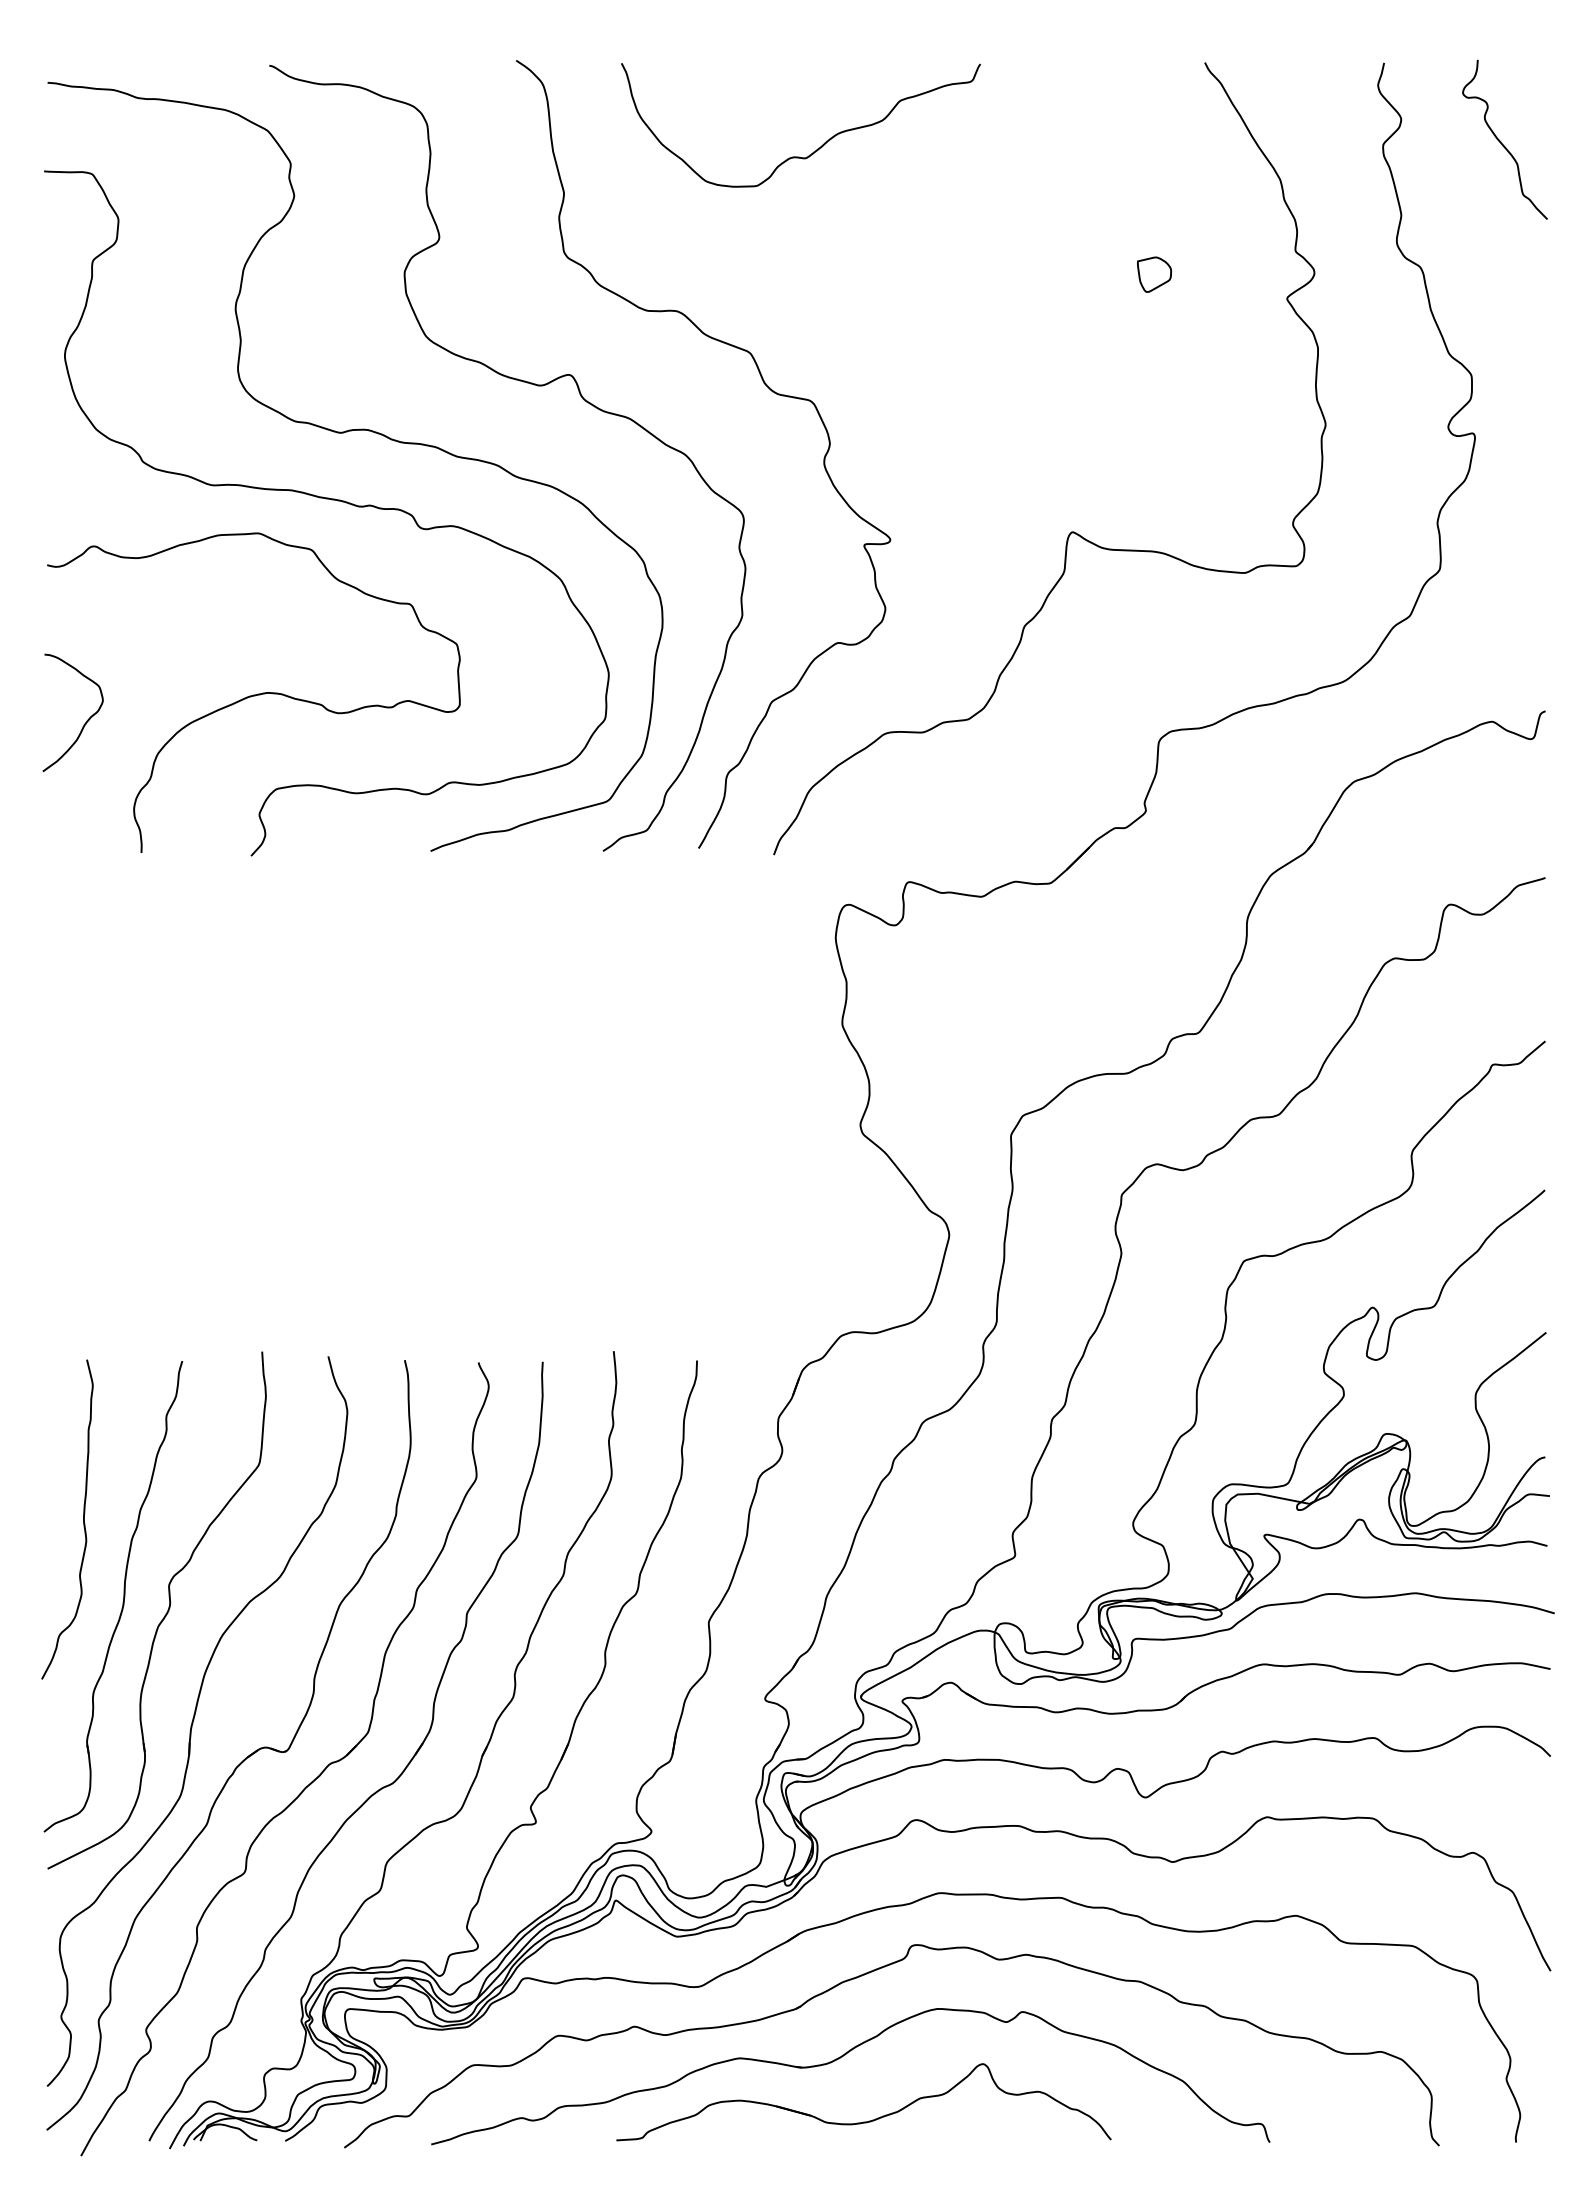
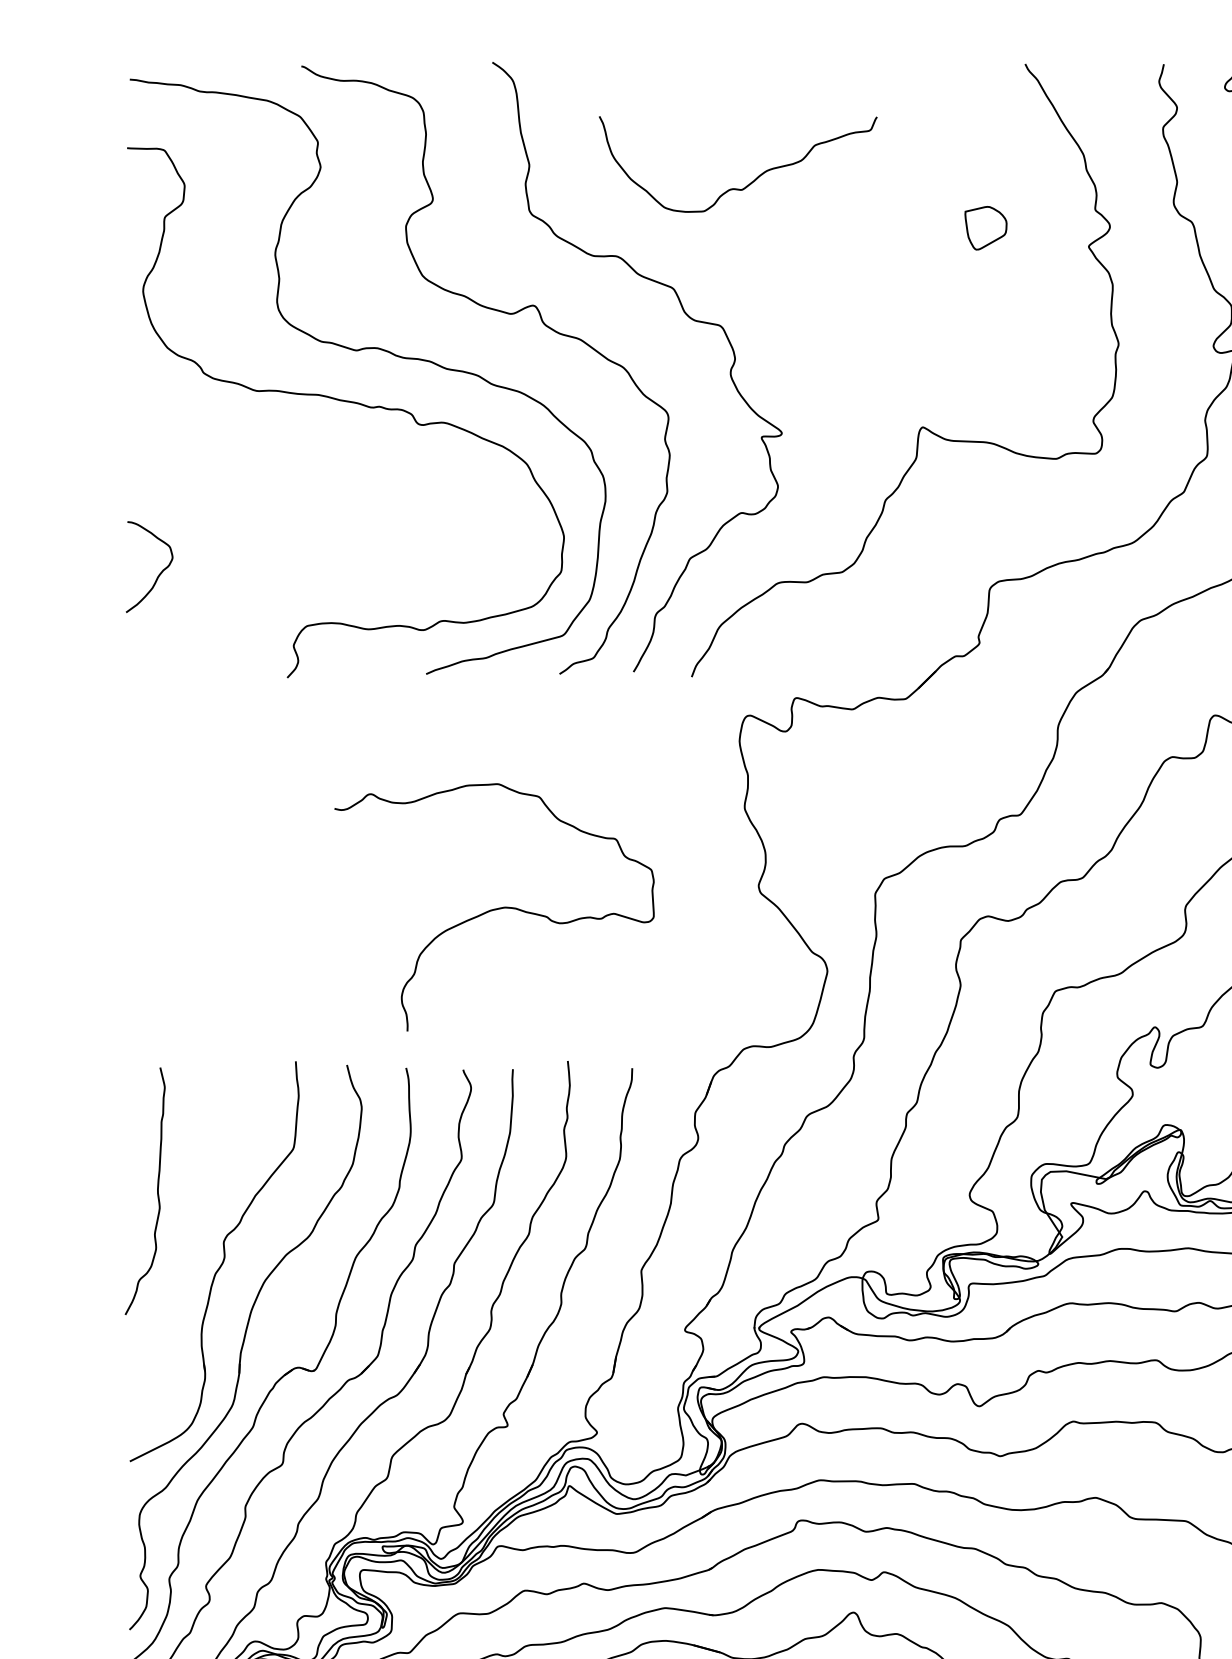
curve: (817, 148) -> (751, 182), moved
part: (1154, 274) -> (986, 227), size x1.6
curve: (253, 694) -> (494, 908), moved
part: (123, 1596) -> (188, 1250), removed

